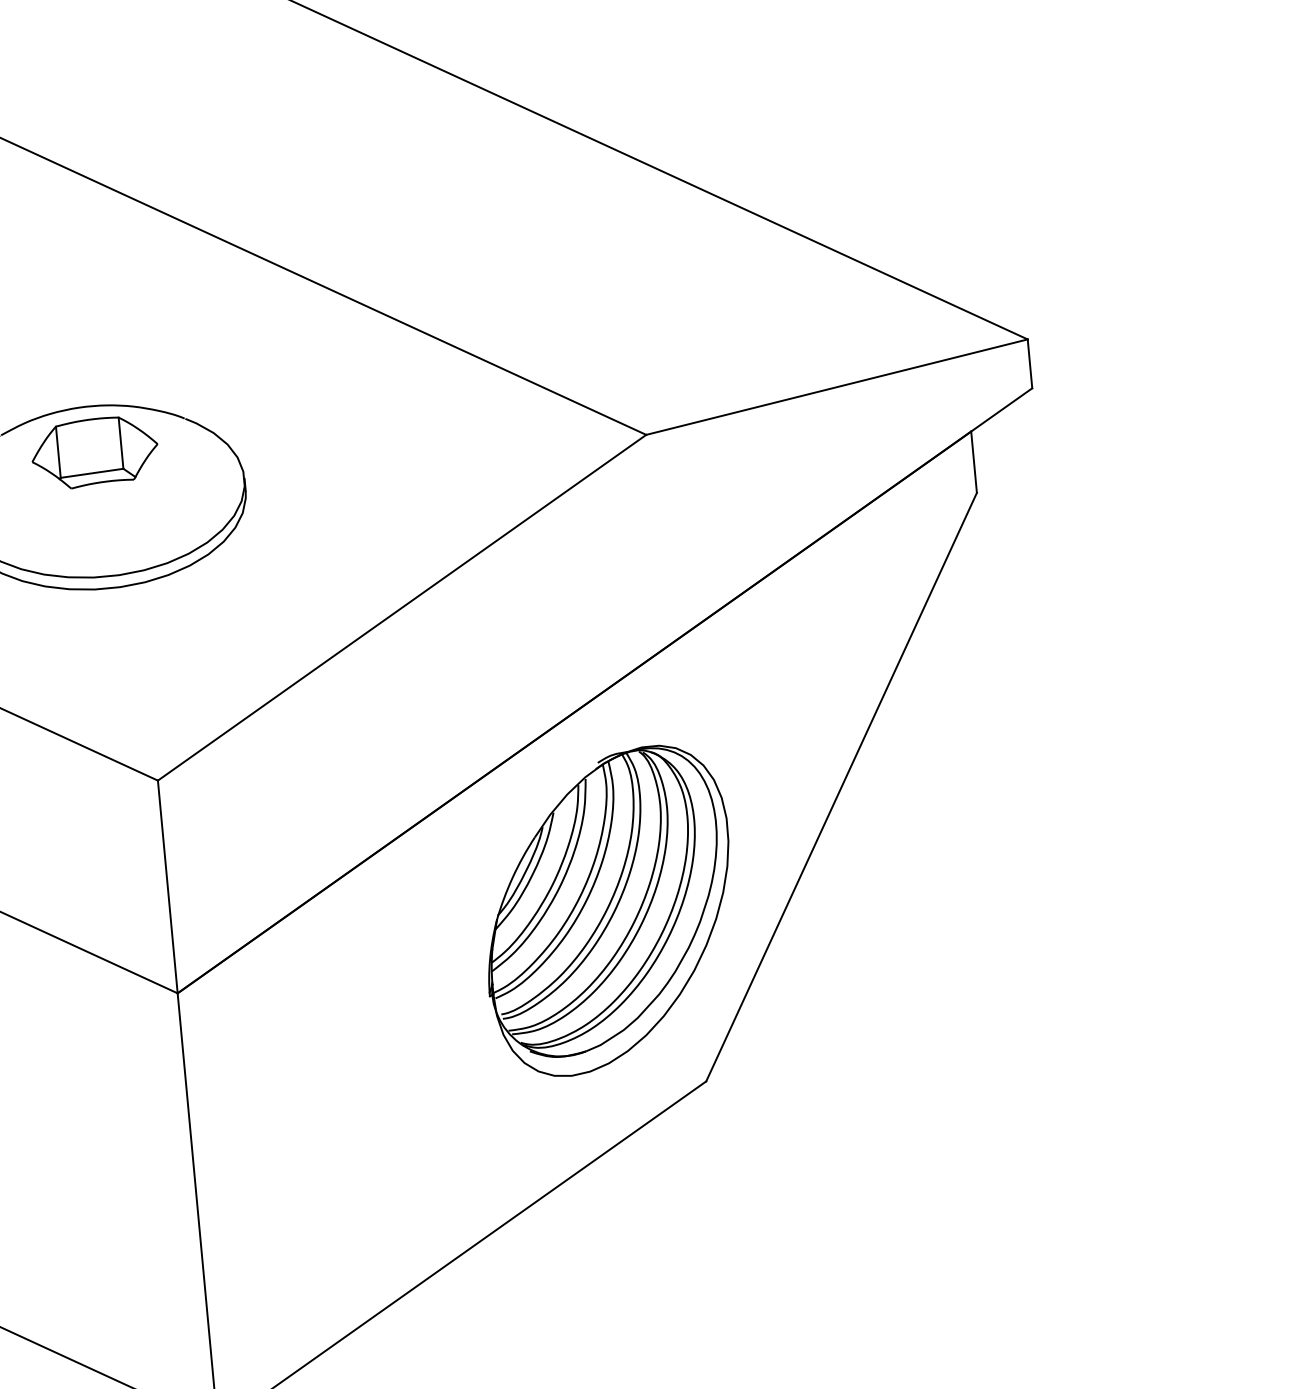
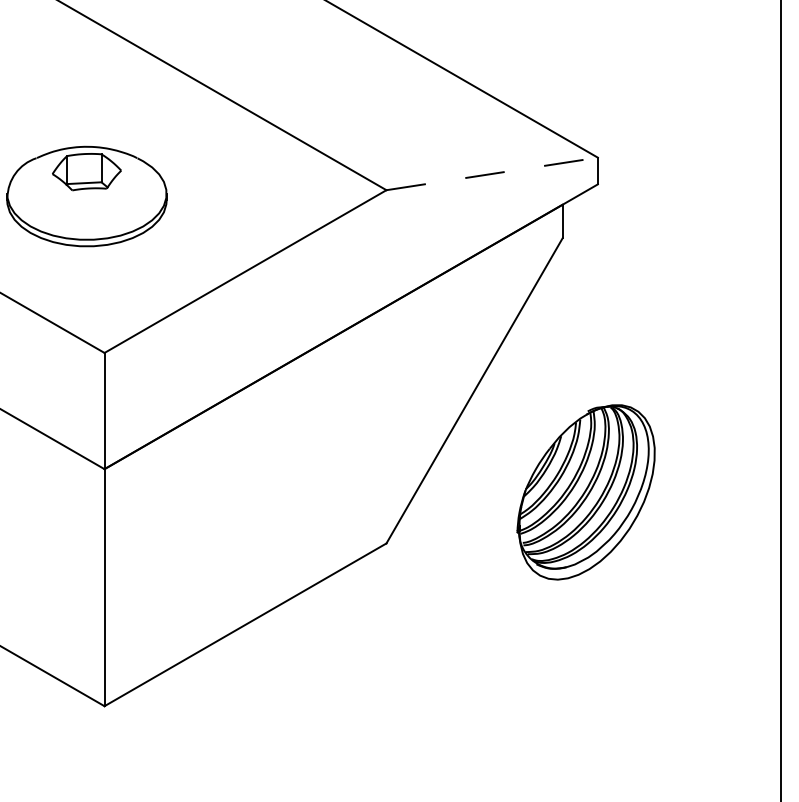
line: (837, 386) -> (492, 173), solid -> dashed
part: (607, 911) -> (585, 492), moved

